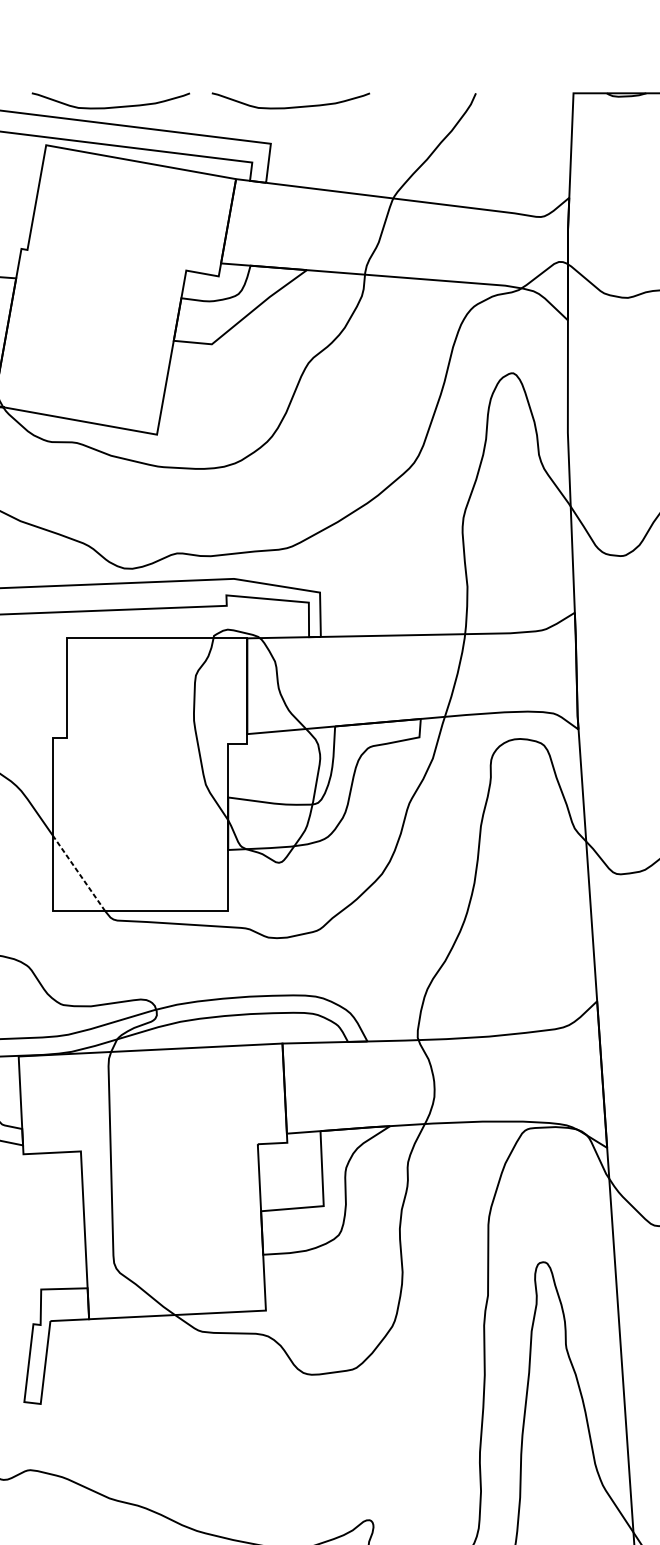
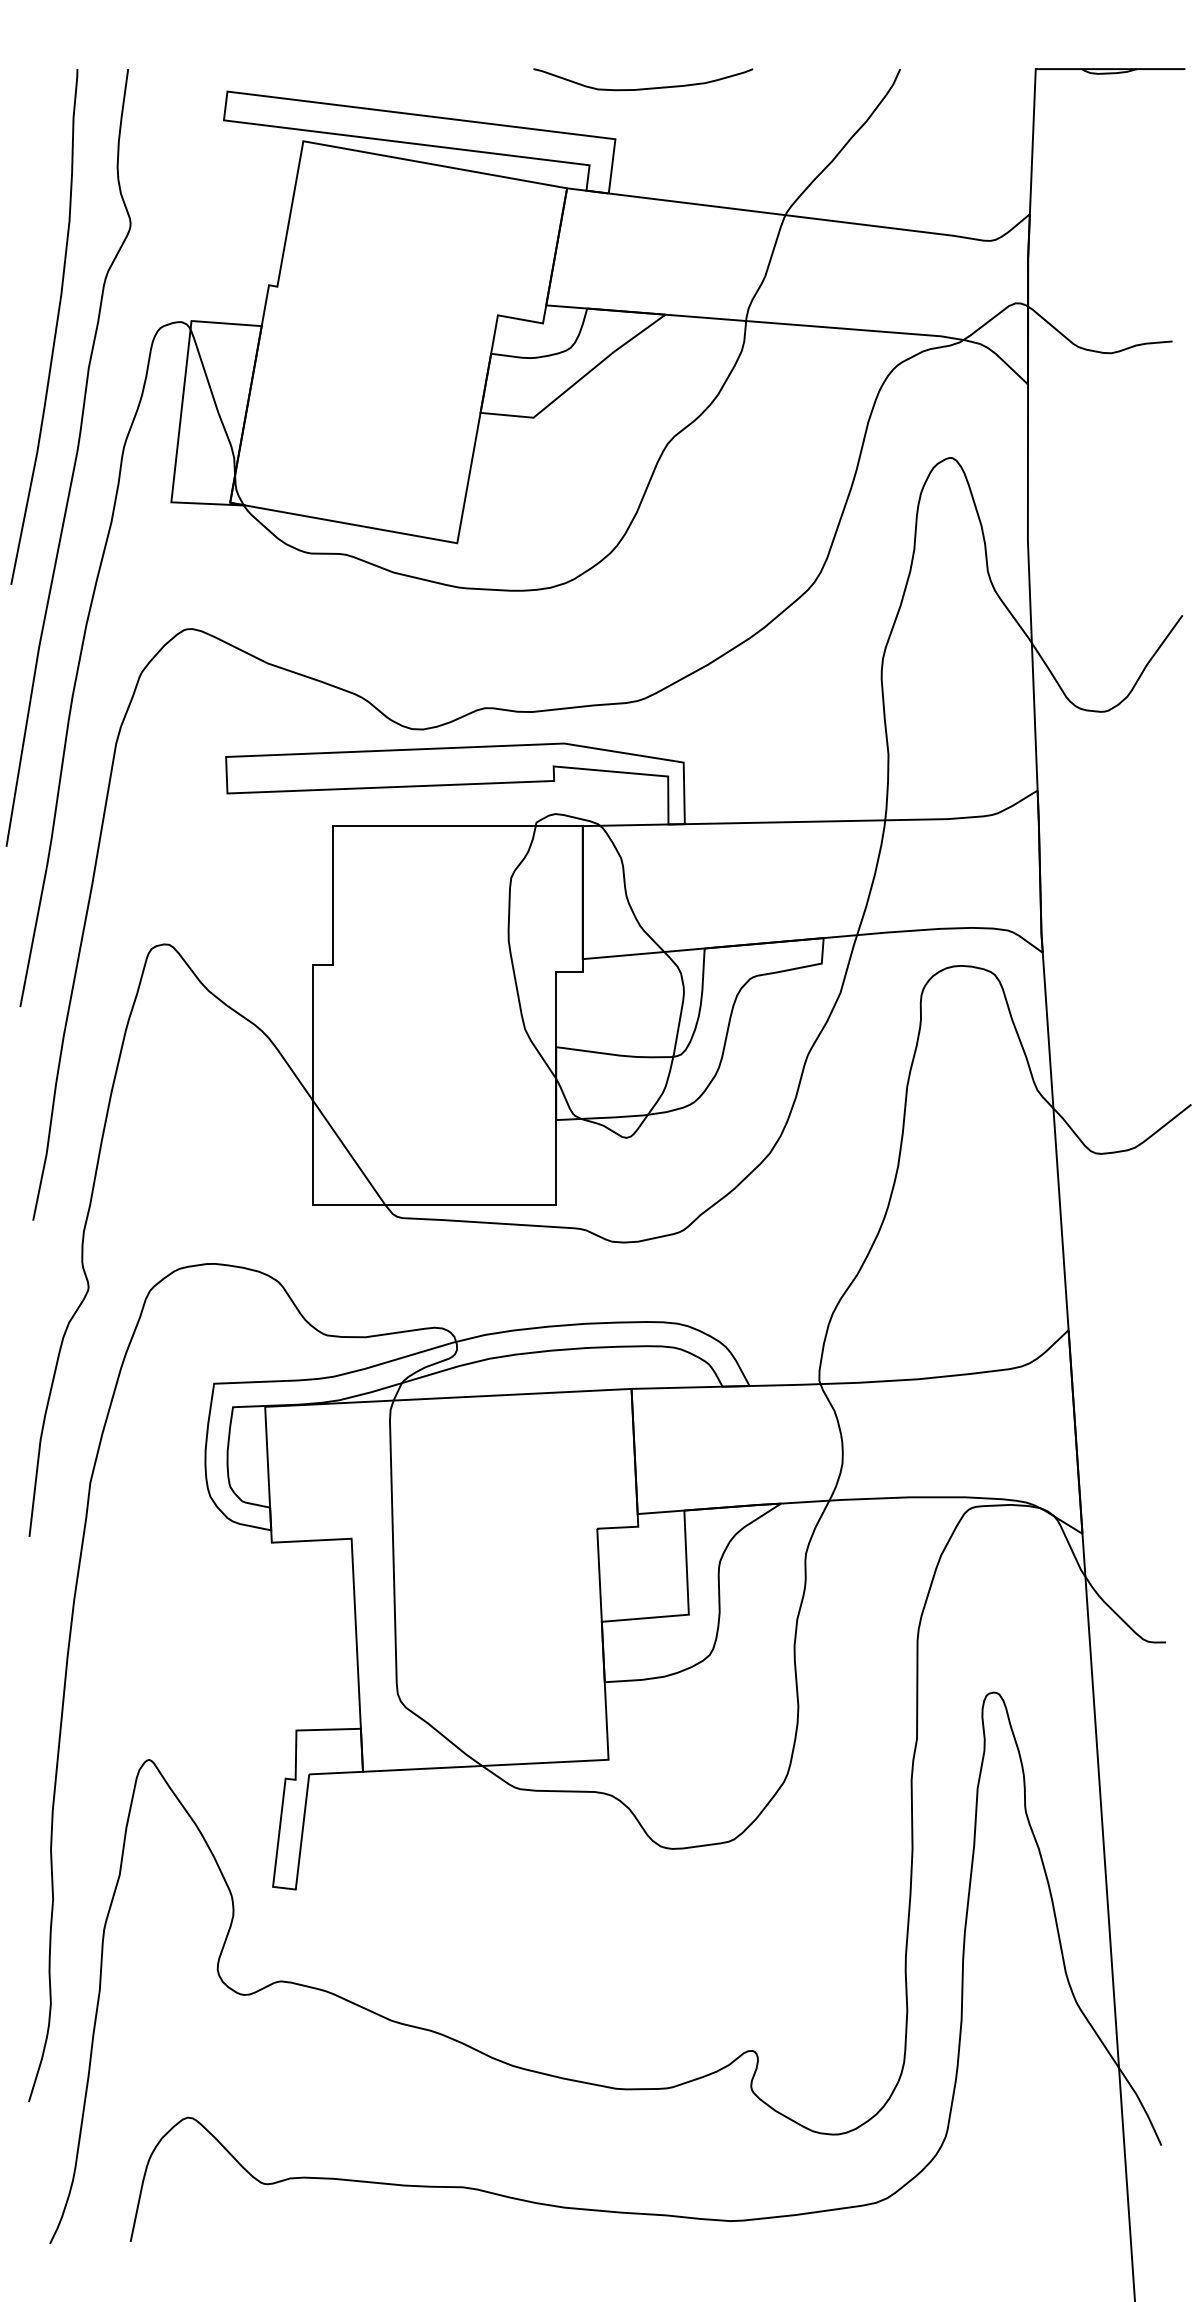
curve: (111, 107) -> (393, 88), removed
line: (78, 873) -> (348, 1152), dashed -> solid

